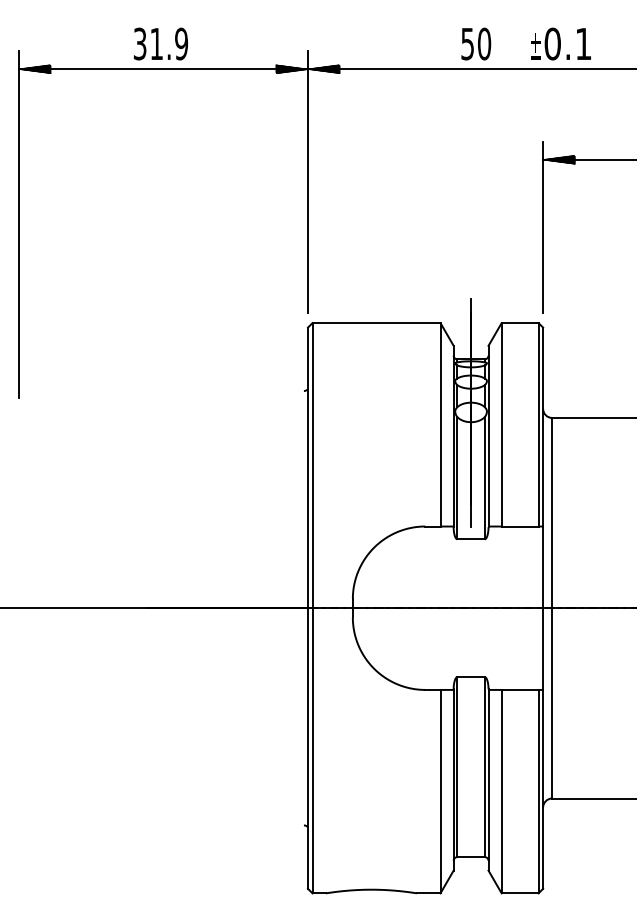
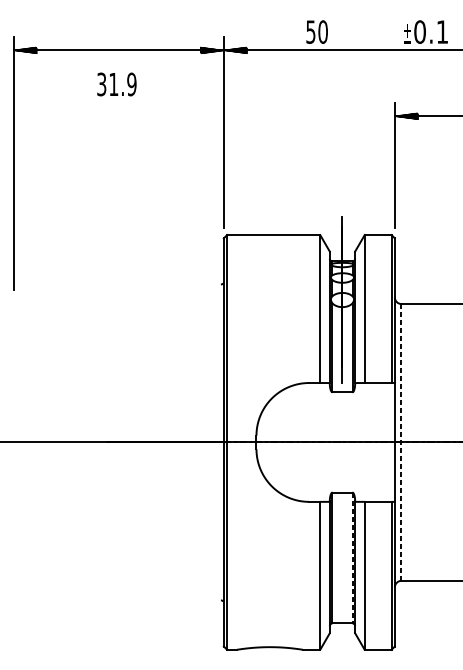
text: (160, 43) -> (116, 84), moved
text: (476, 43) -> (317, 31), moved
text: (560, 43) -> (425, 31), moved
line: (552, 608) -> (401, 442), solid -> dashed
line: (484, 767) -> (352, 558), solid -> dashed

